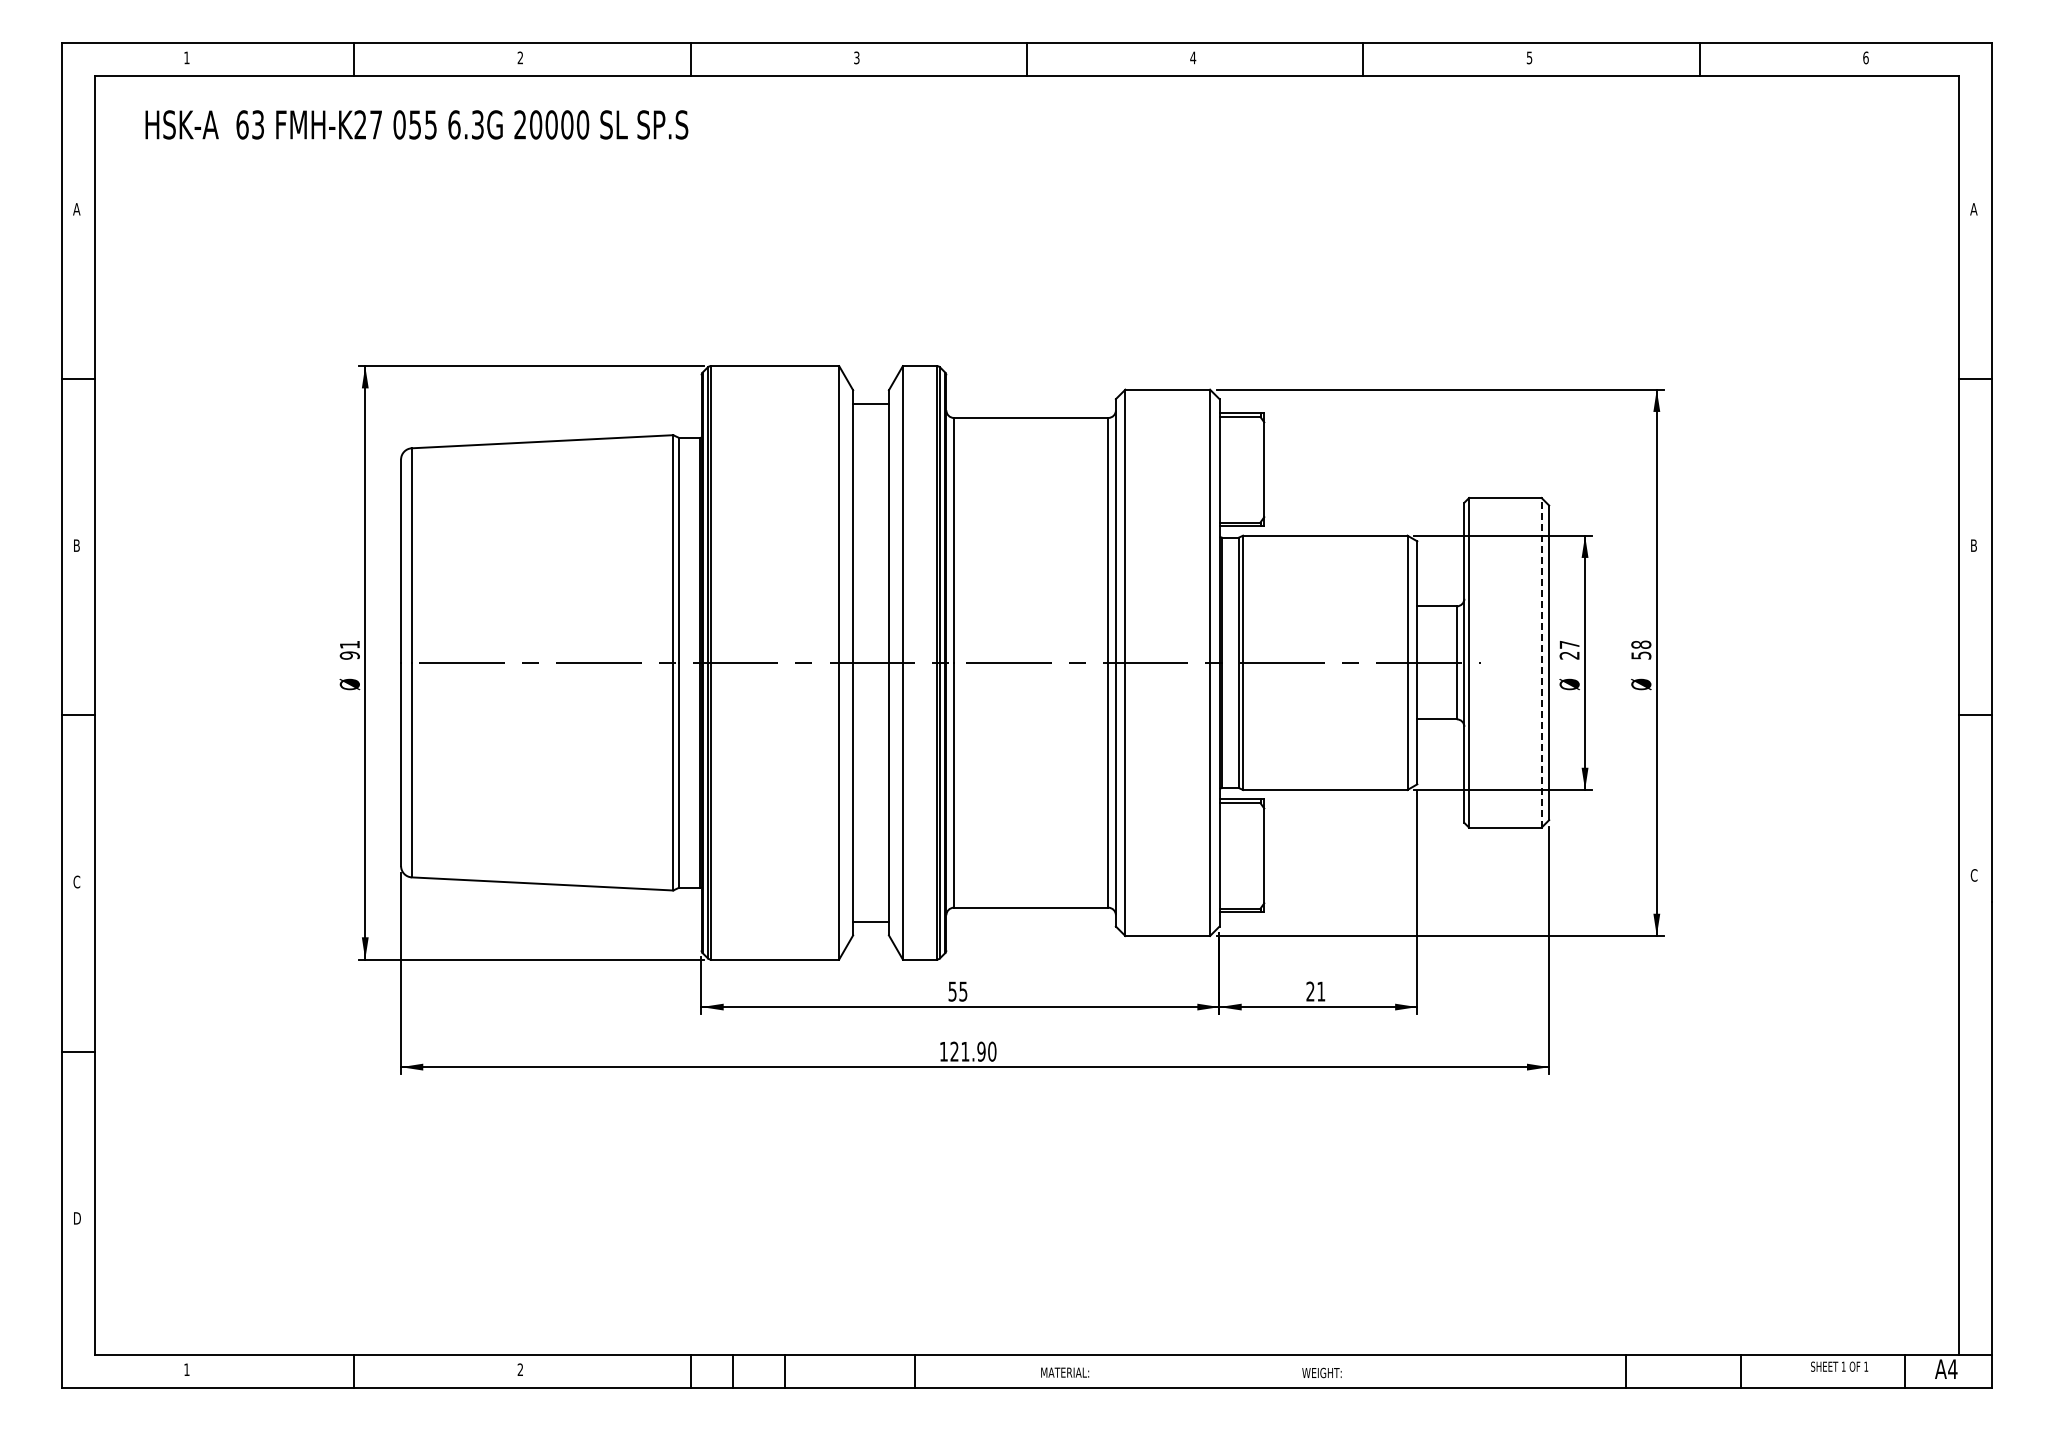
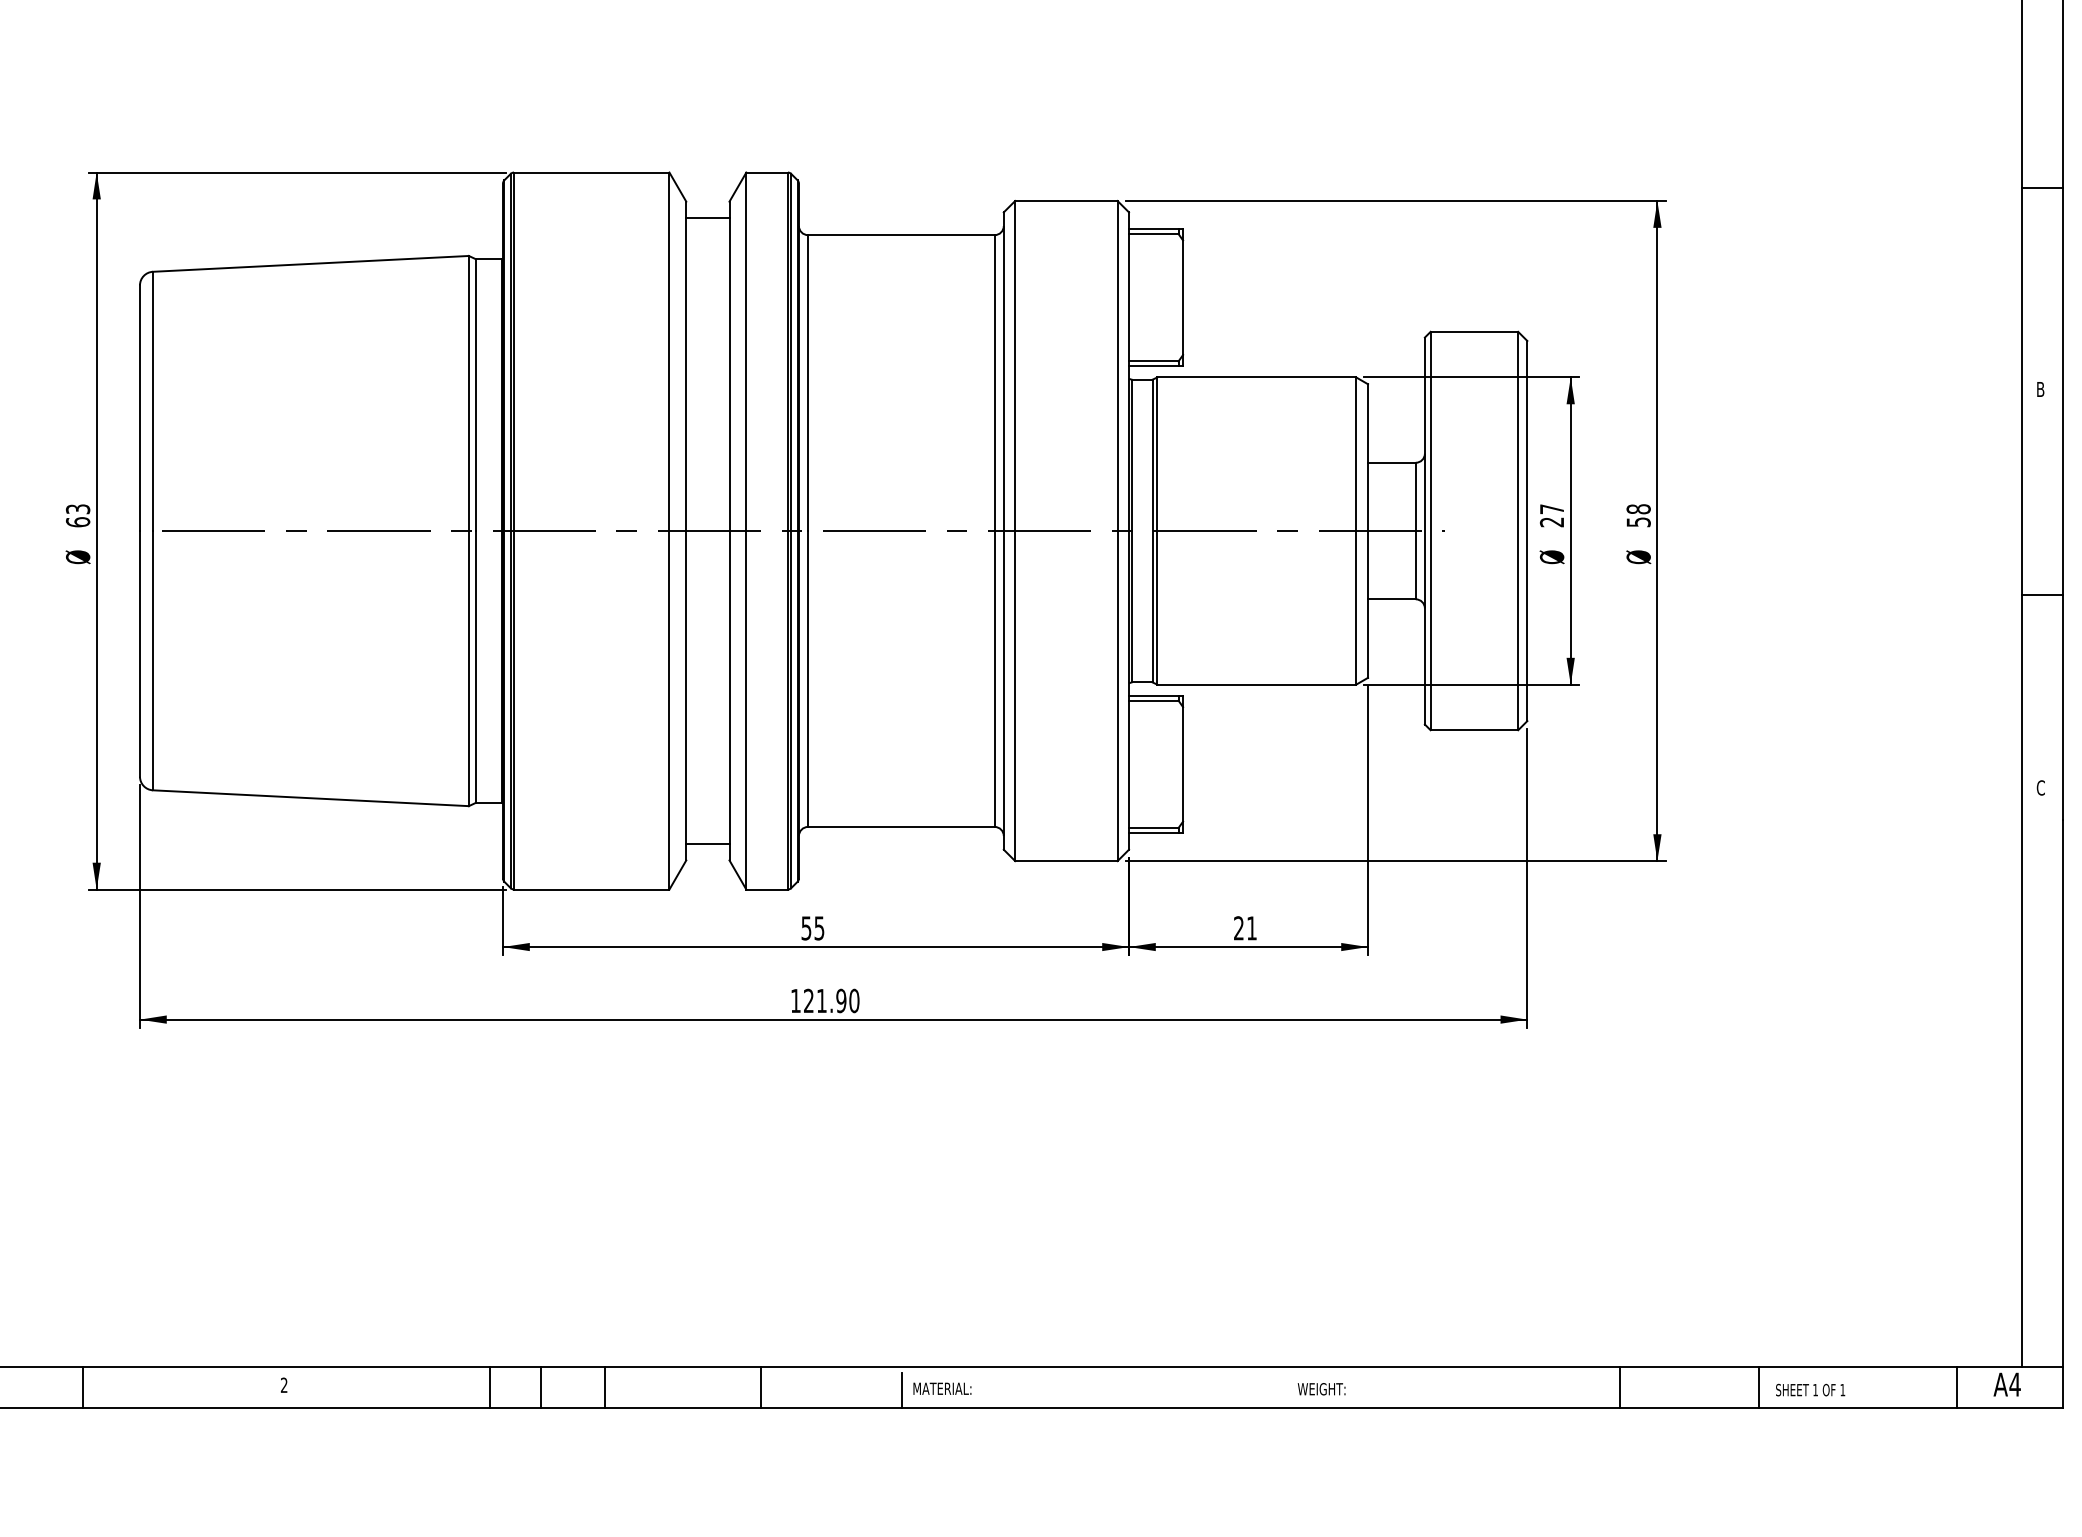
text: (349, 649) -> (77, 514), 91 -> 63
line: (1541, 662) -> (1518, 530), dashed -> solid
text: (1839, 1366) -> (1810, 1389), moved
text: (1321, 1372) -> (1321, 1388), moved
line: (1031, 1373) -> (901, 1389), added

